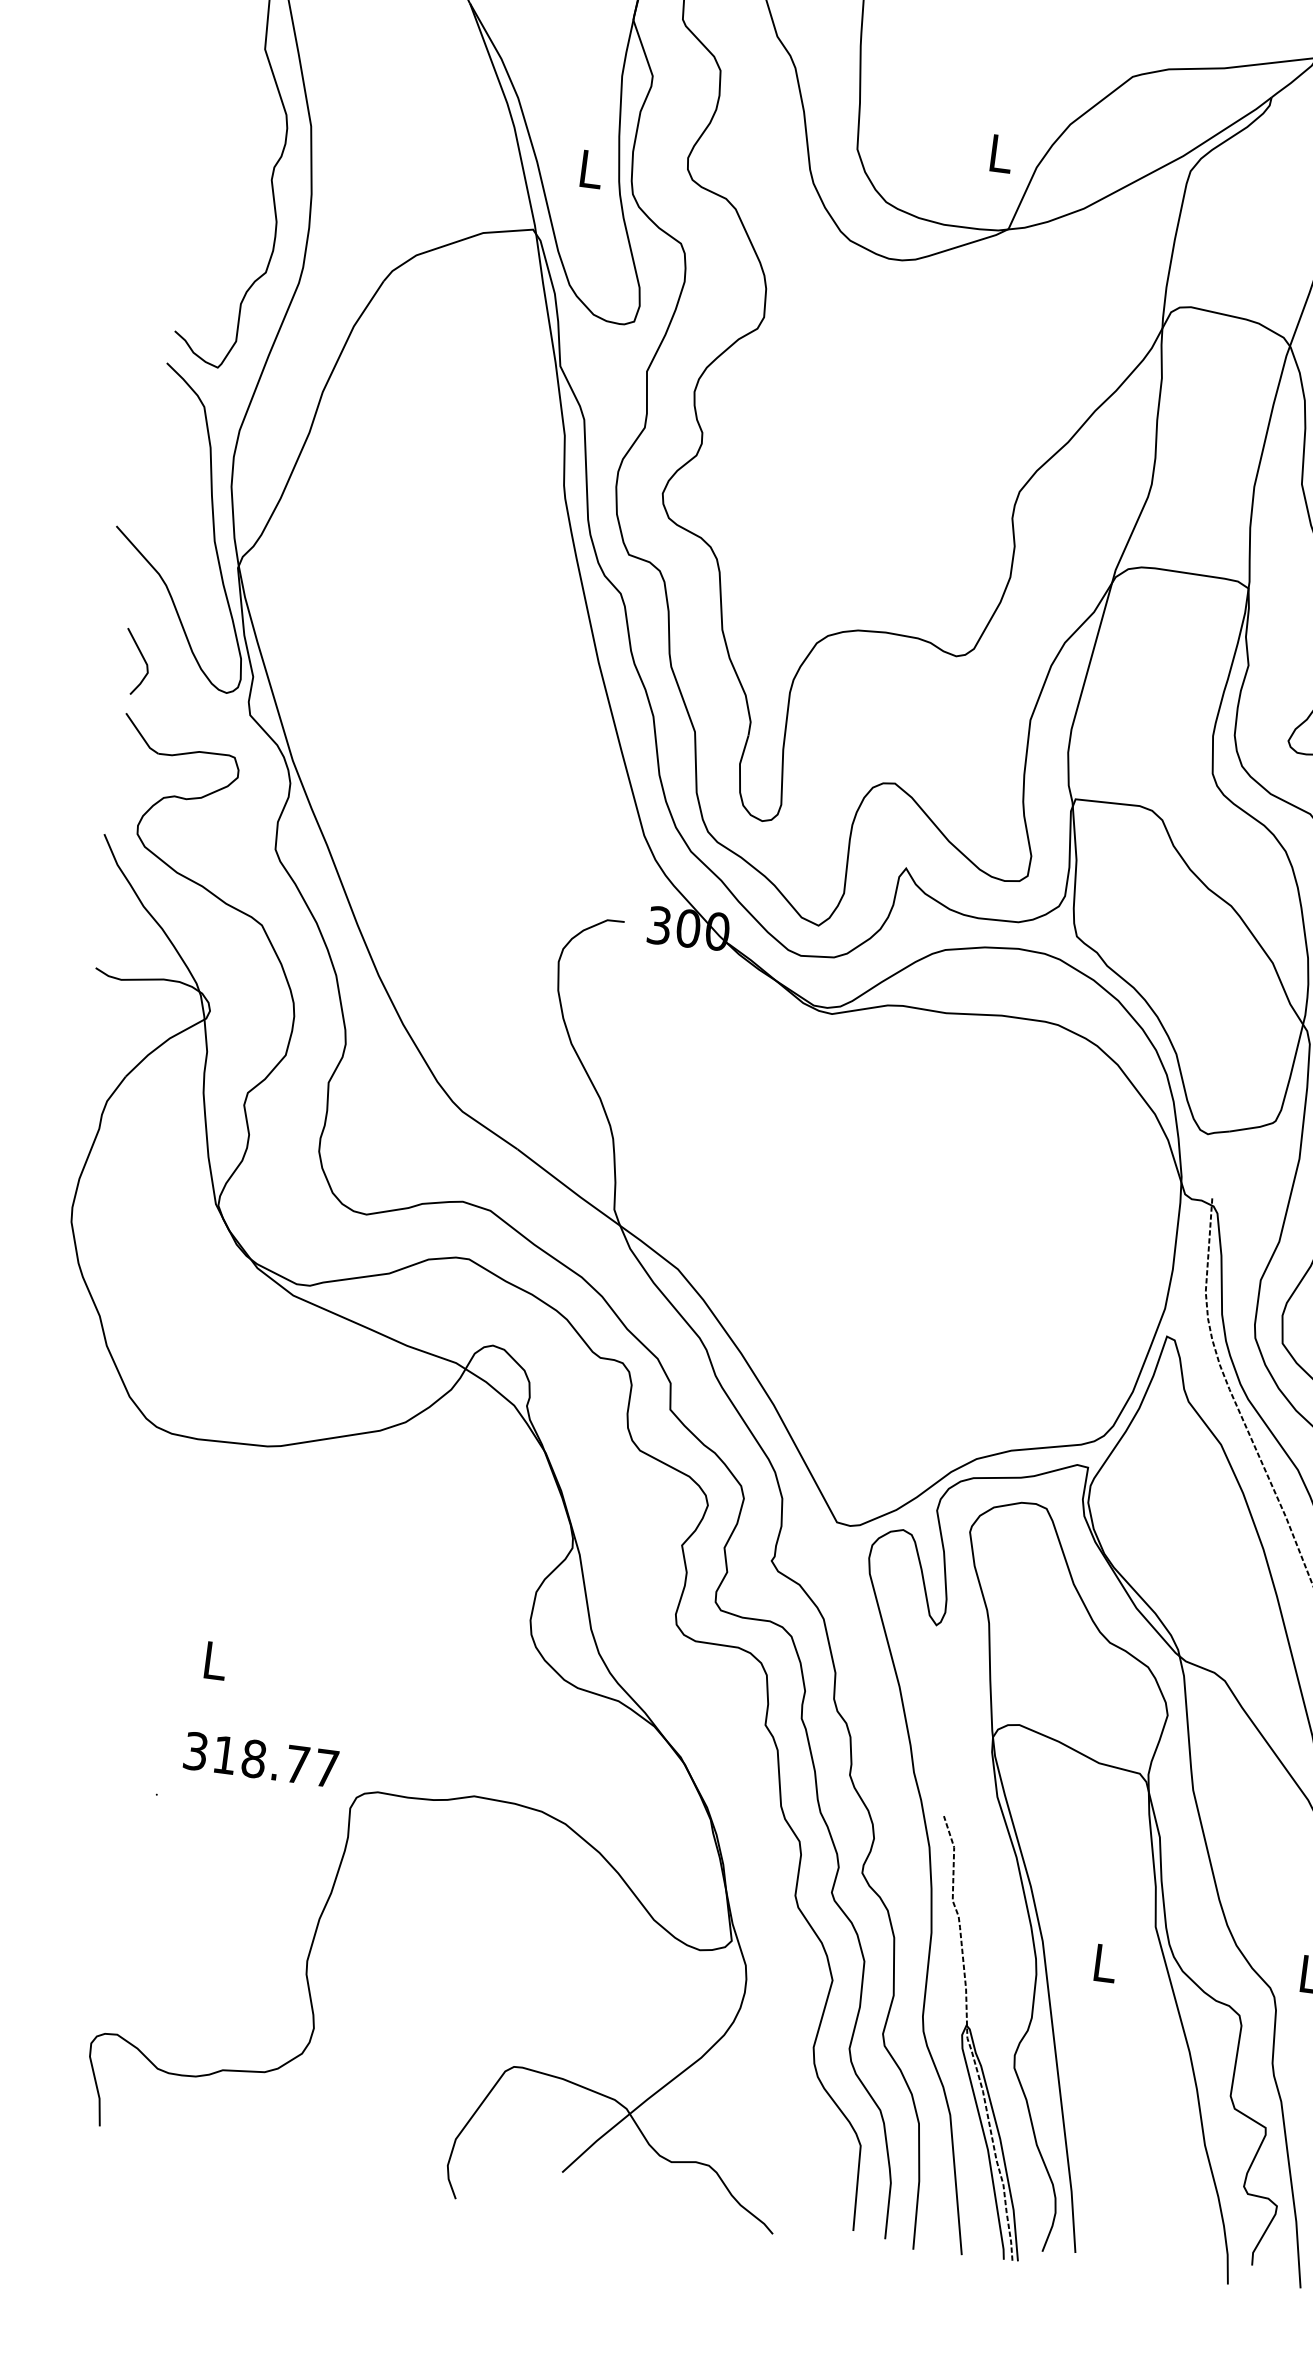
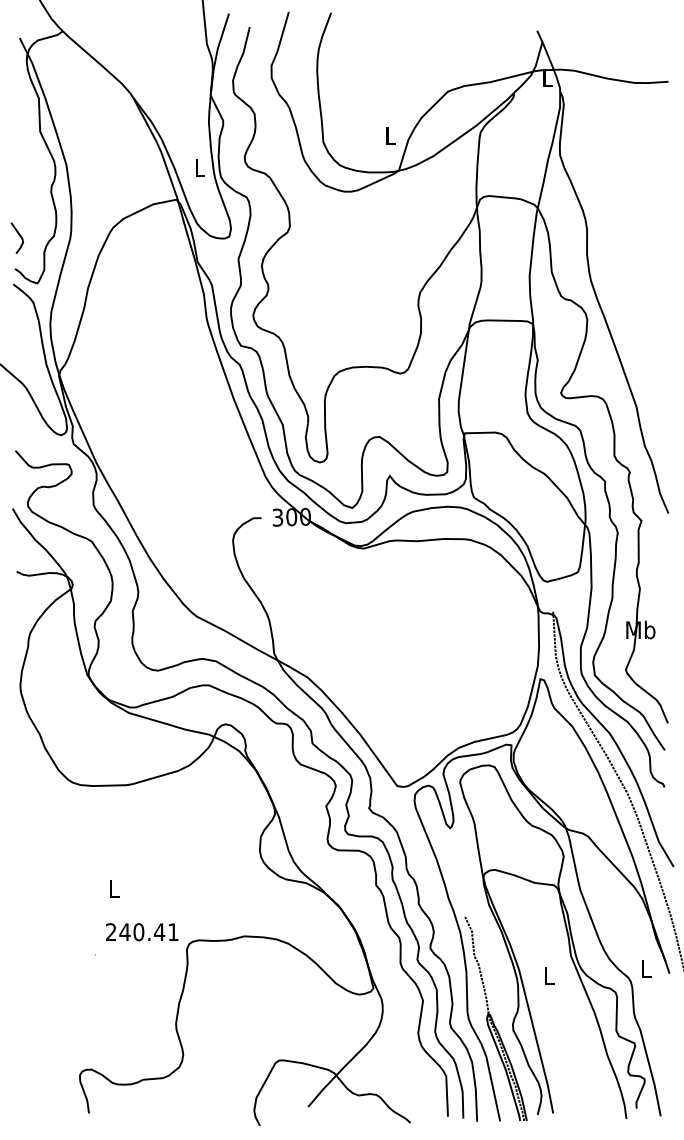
line: (139, 656) -> (18, 235), moved
text: (261, 1760) -> (142, 932), 318.77 -> 240.41

